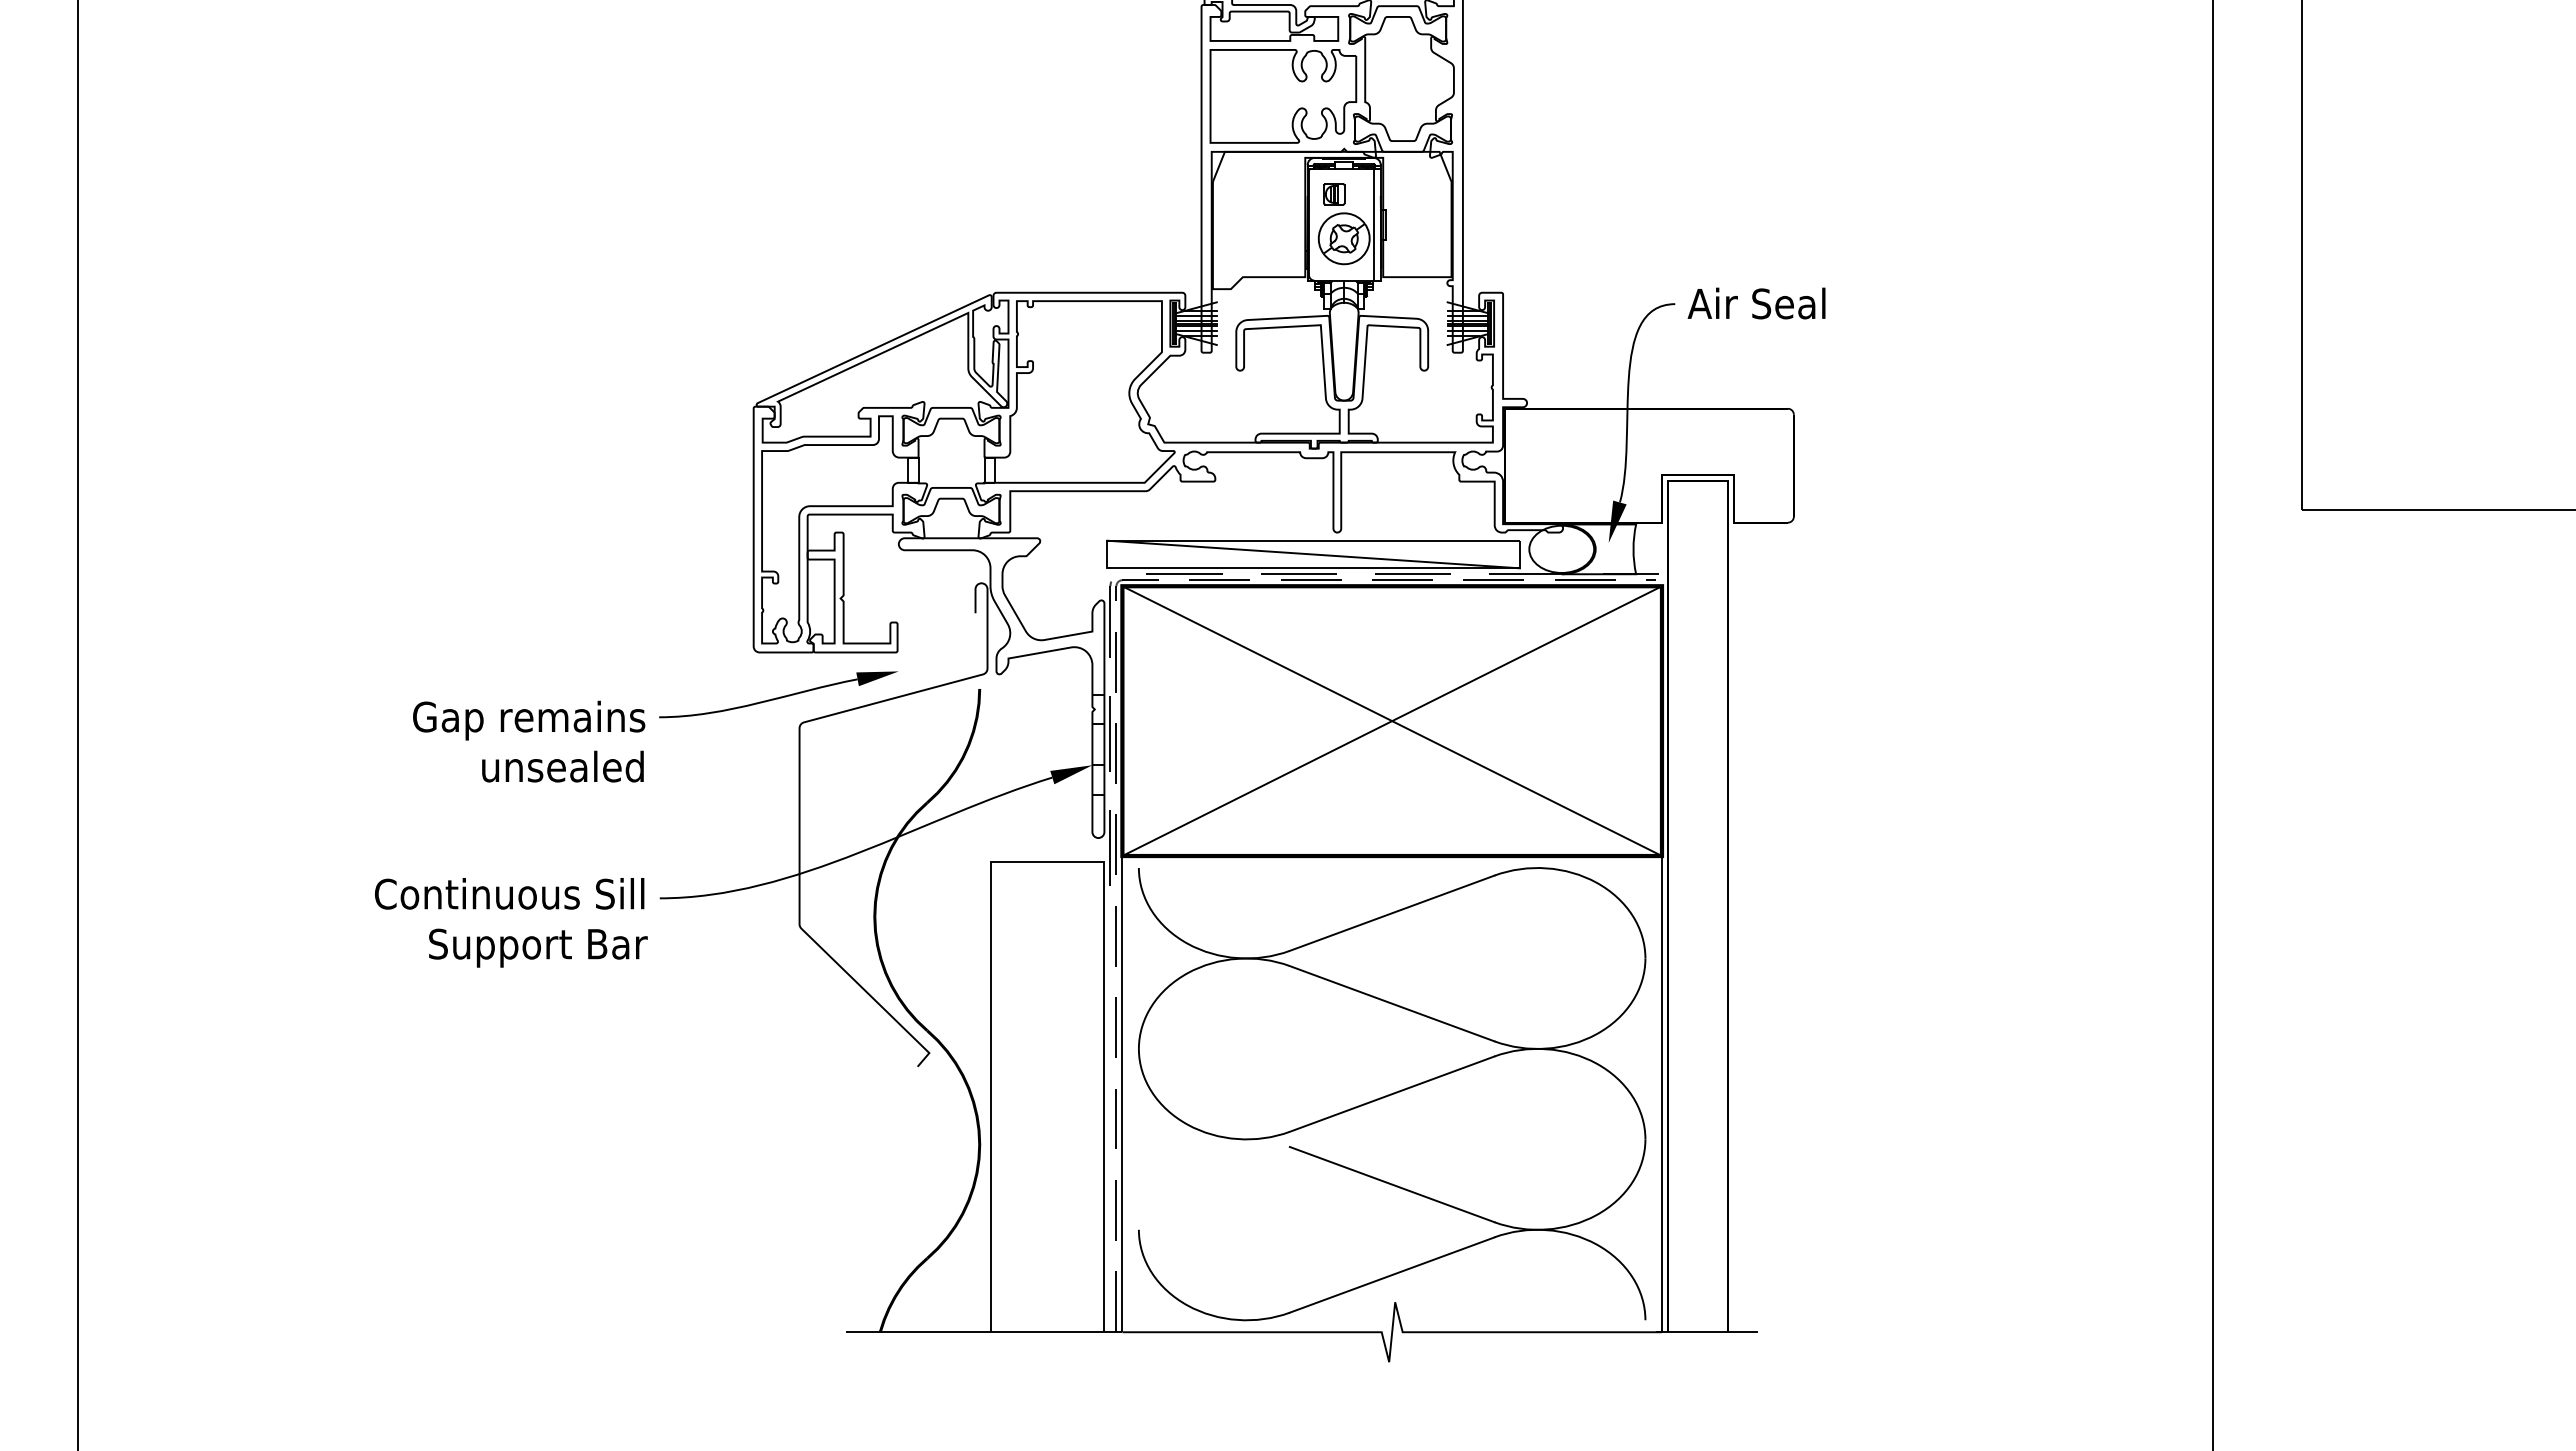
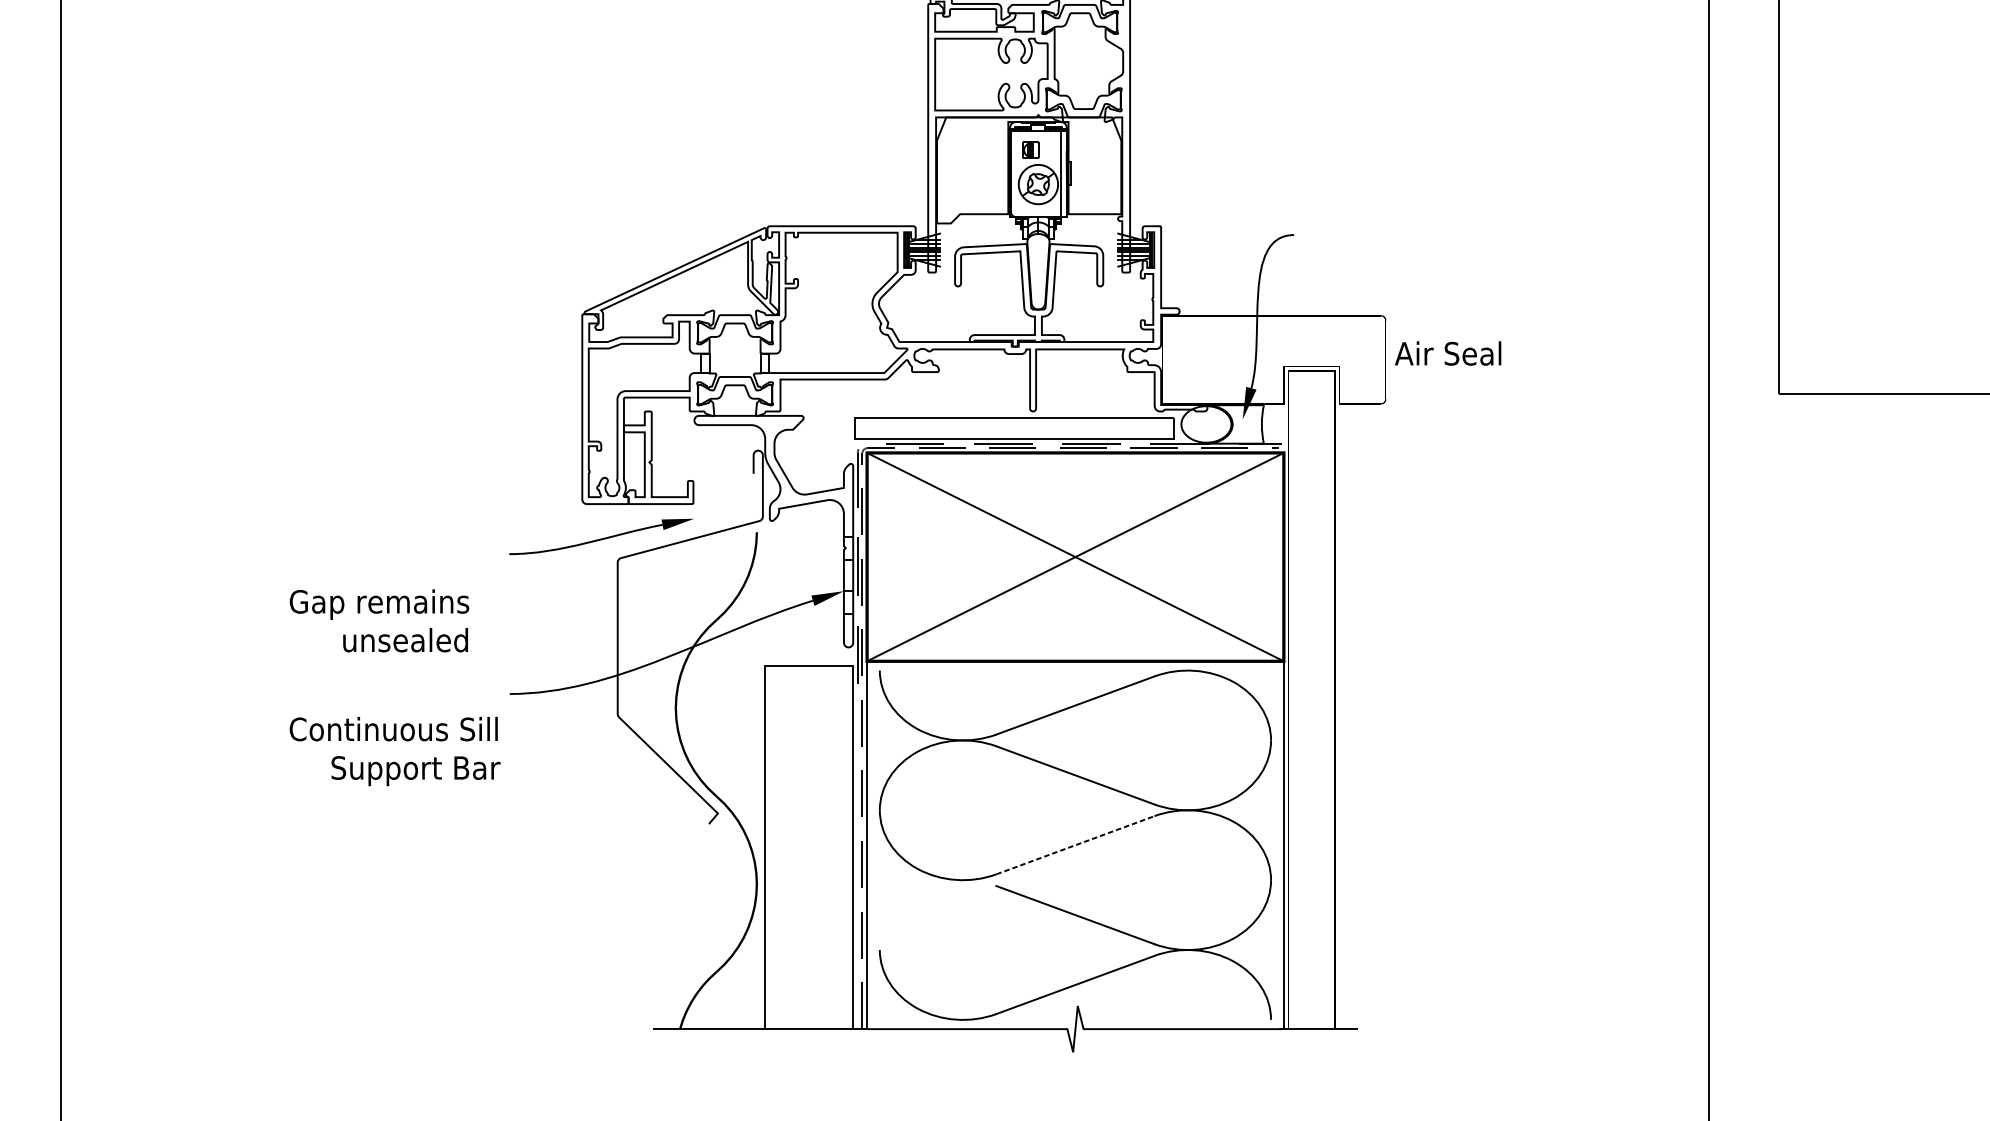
text: (1756, 303) -> (1448, 353), moved
line: (1313, 554) -> (1014, 428), removed
text: (529, 741) -> (379, 620), moved
text: (511, 922) -> (395, 751), moved
line: (1392, 1093) -> (1075, 844), solid -> dashed

